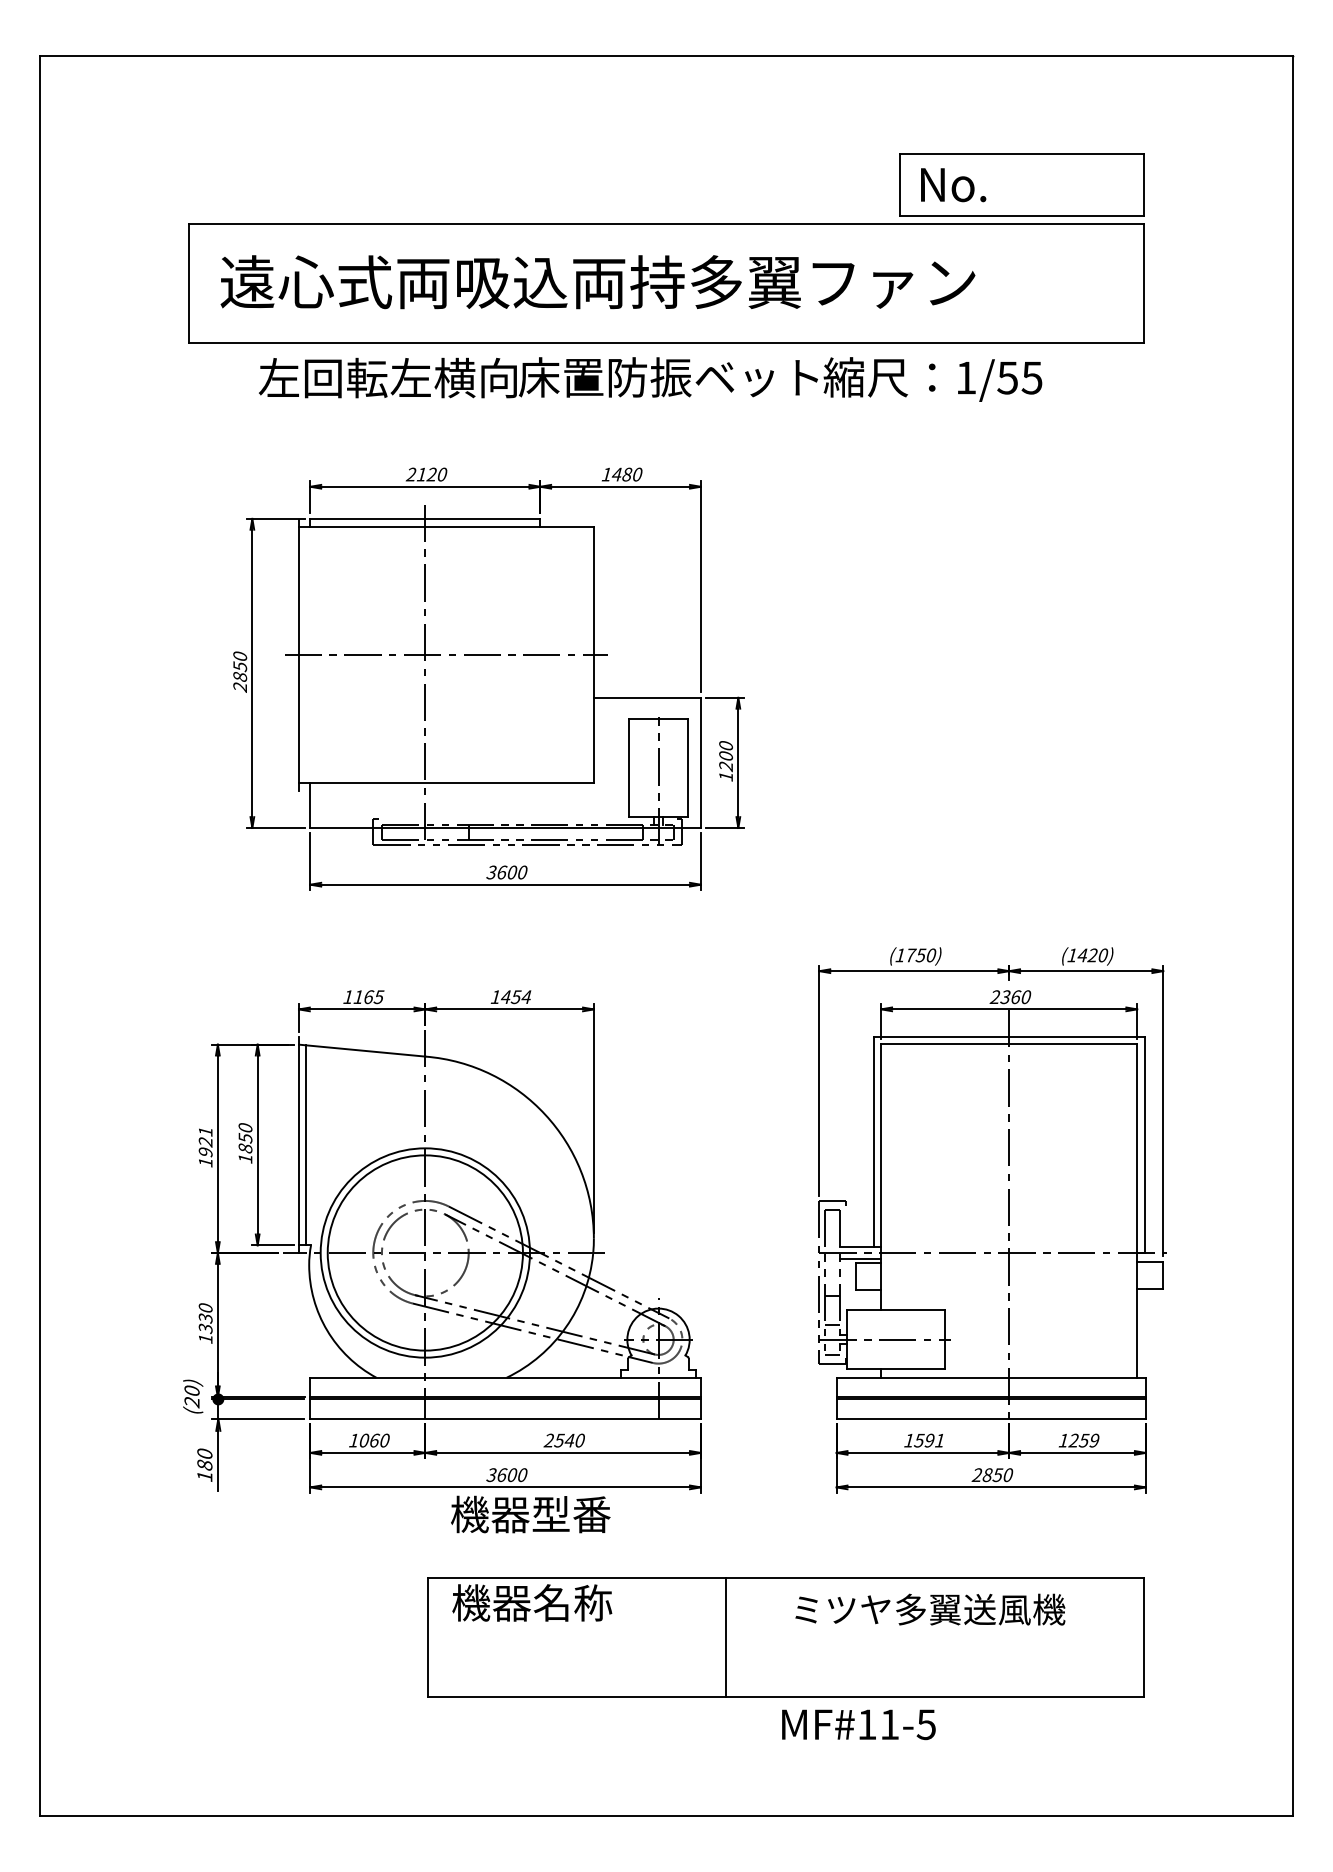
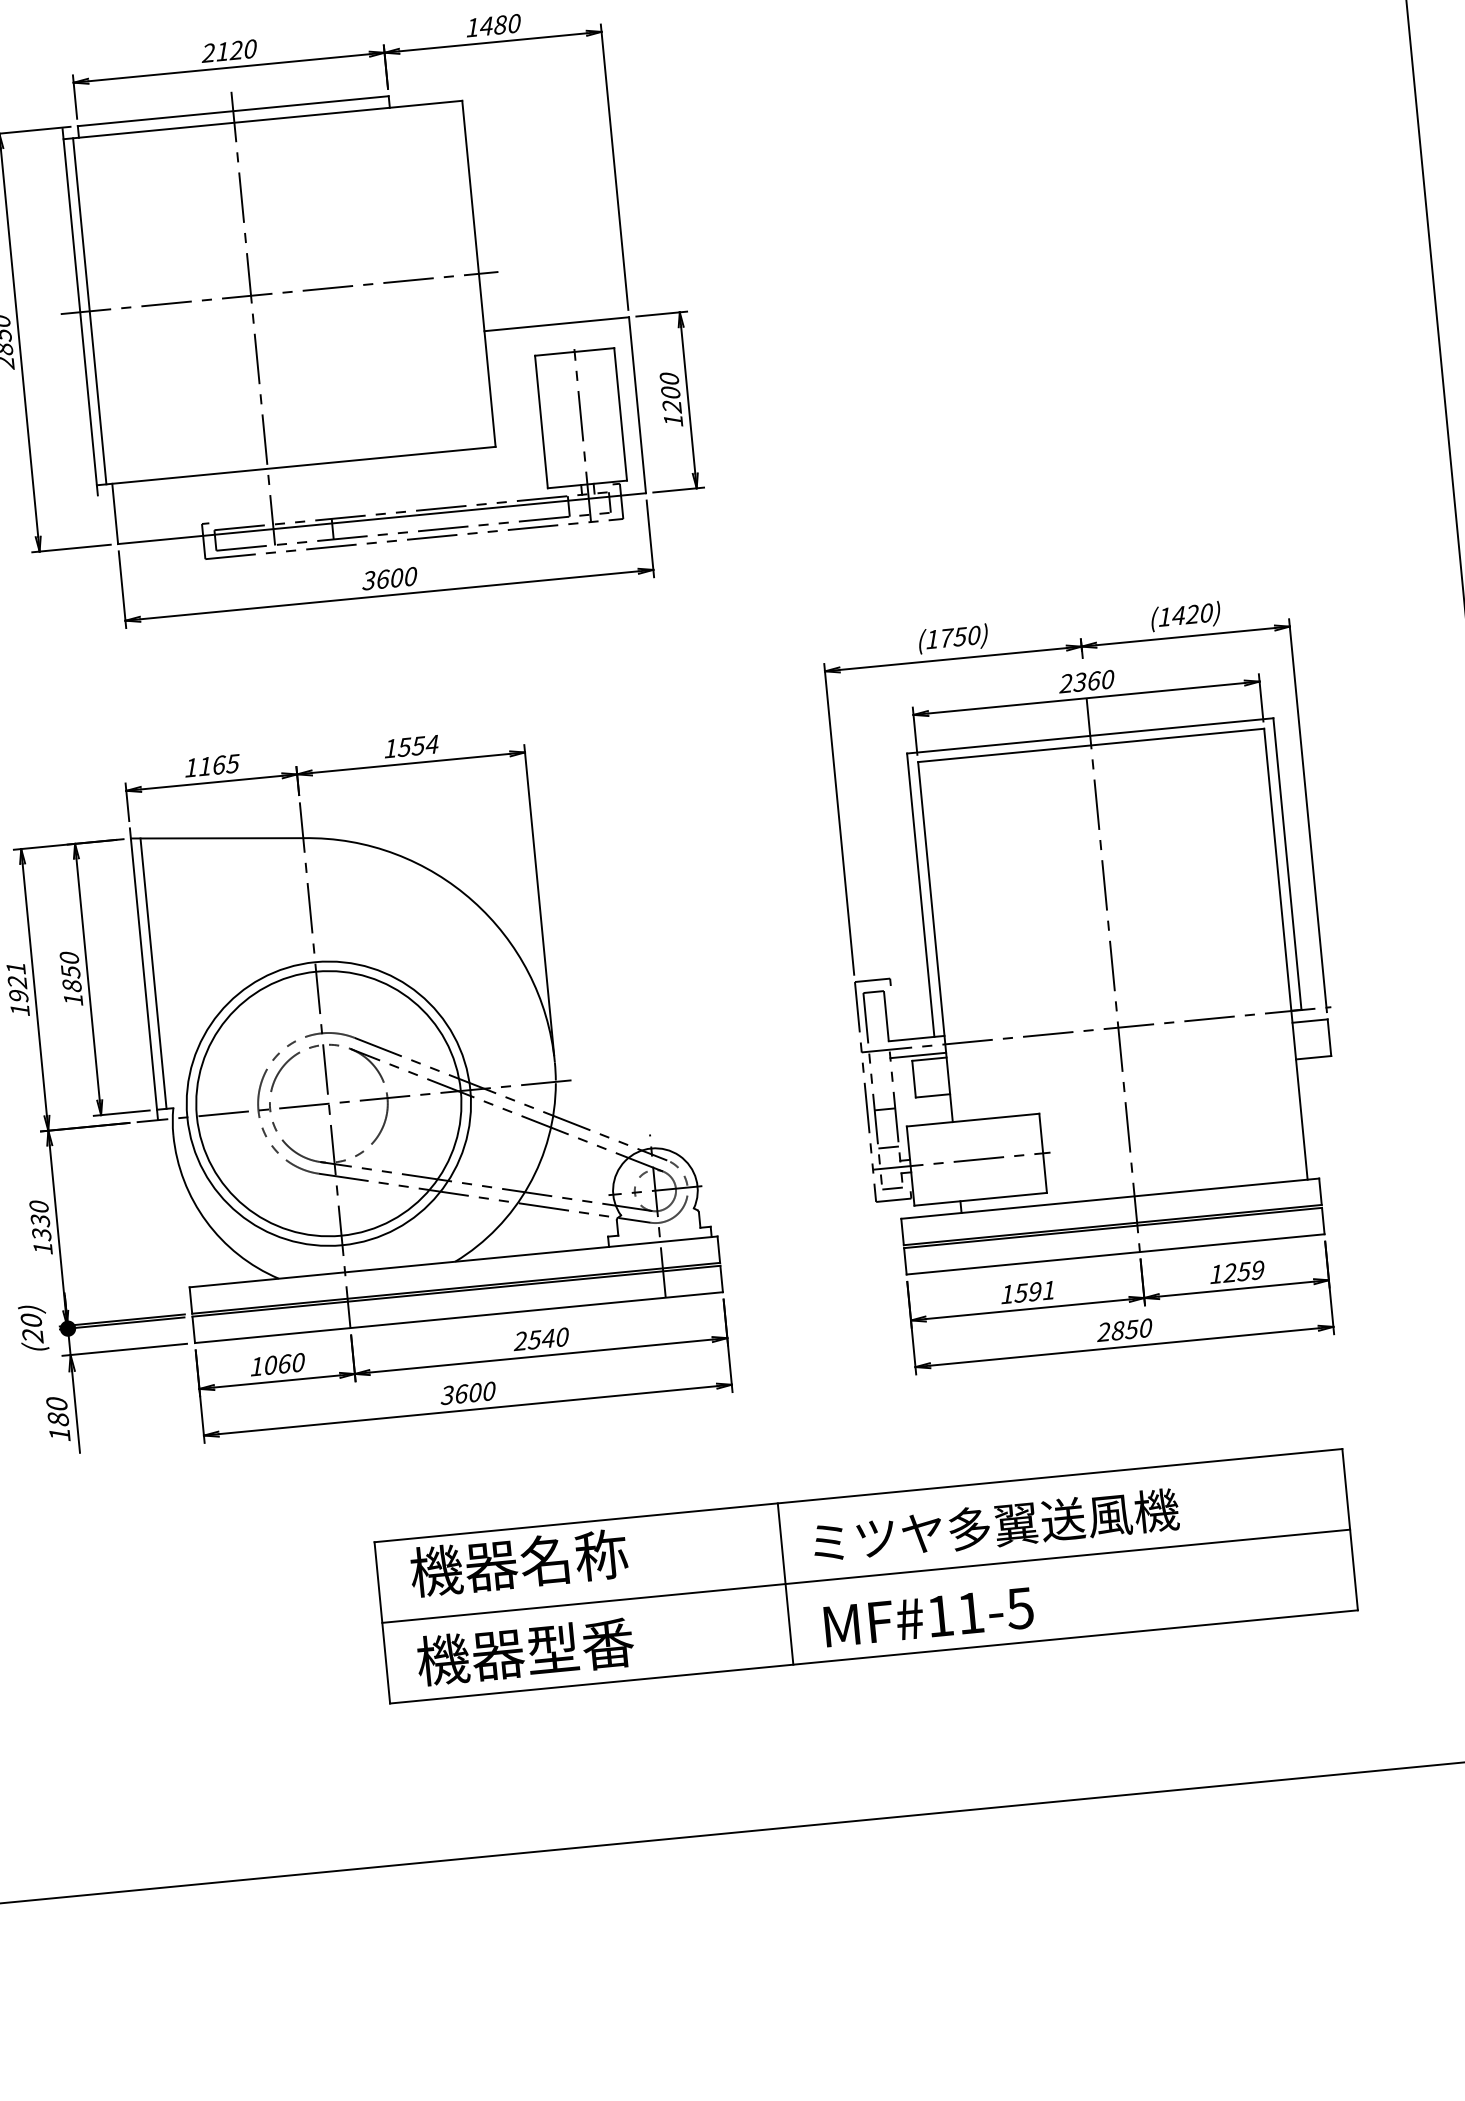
line: (306, 655) -> (90, 311), added
text: (505, 997) -> (403, 747), 1454 -> 1554
text: (530, 1514) -> (525, 1651), moved
text: (930, 1609) -> (996, 1525), moved
line: (785, 1637) -> (865, 1576), added
text: (858, 1724) -> (928, 1617), moved

